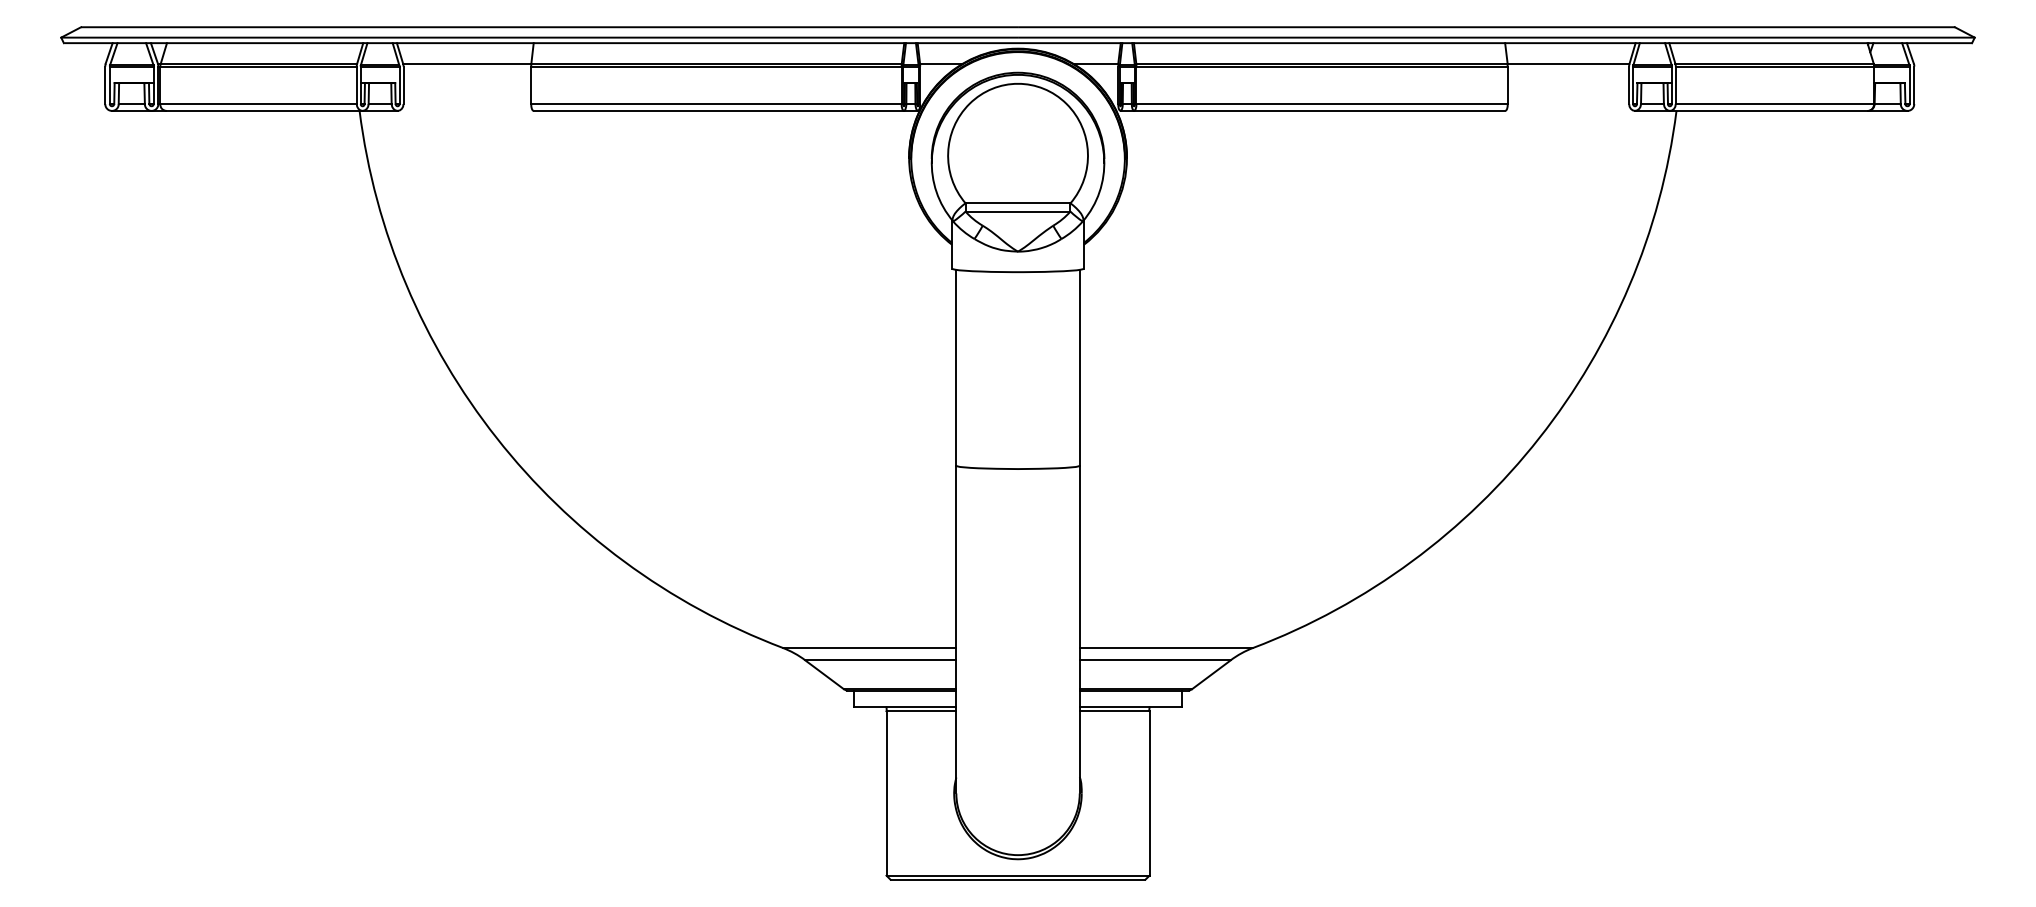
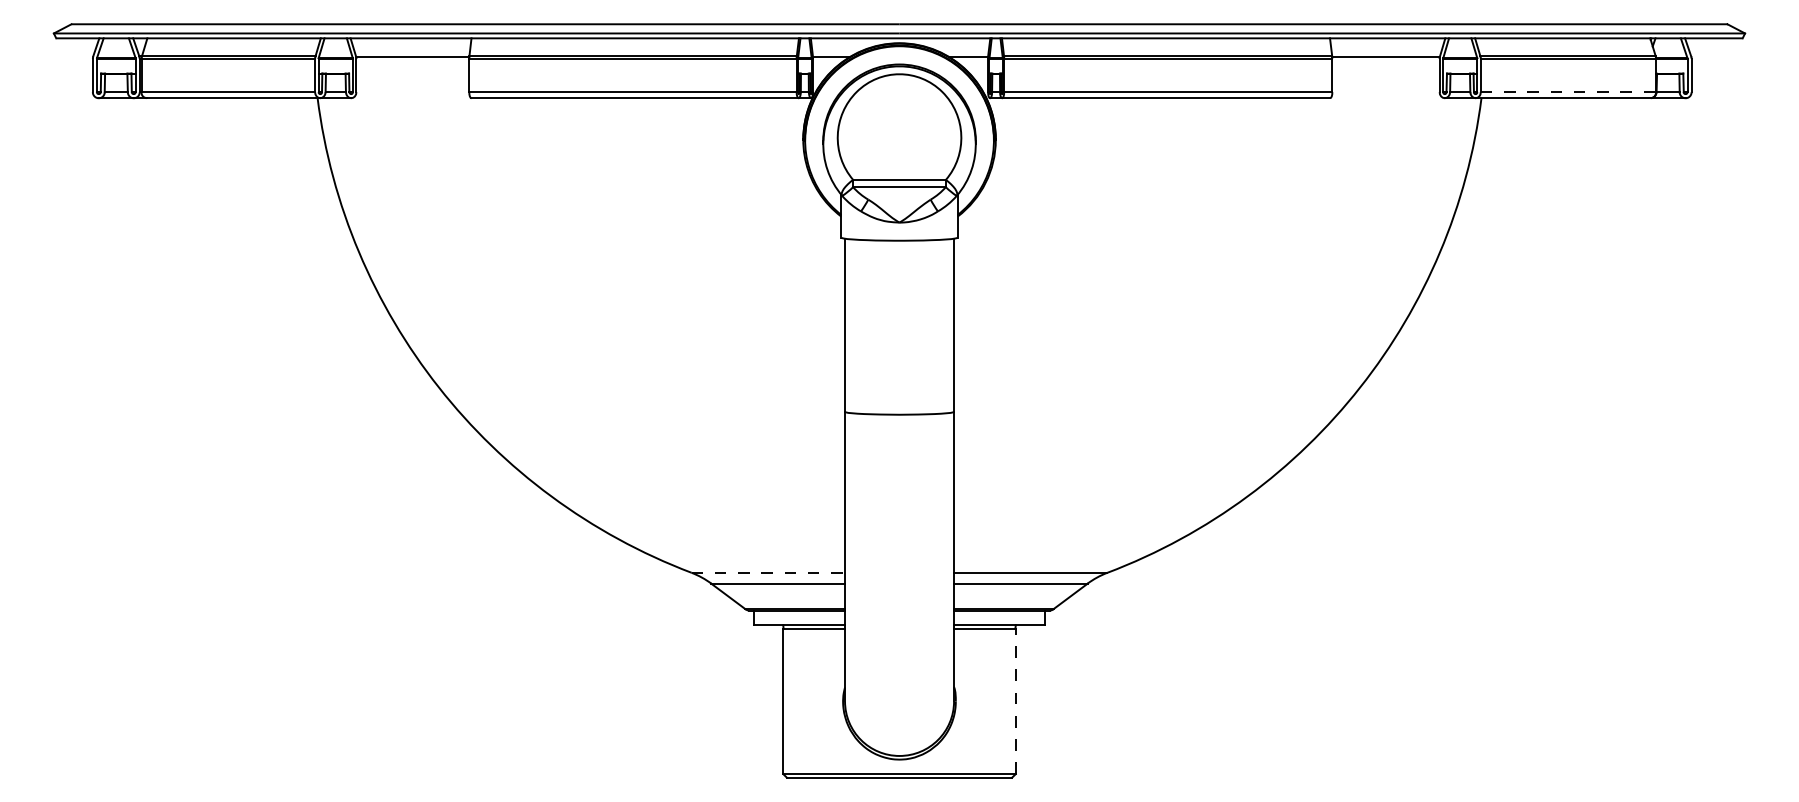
line: (1774, 104) -> (1568, 92), solid -> dashed
line: (869, 647) -> (768, 572), solid -> dashed
line: (1149, 793) -> (1015, 701), solid -> dashed

